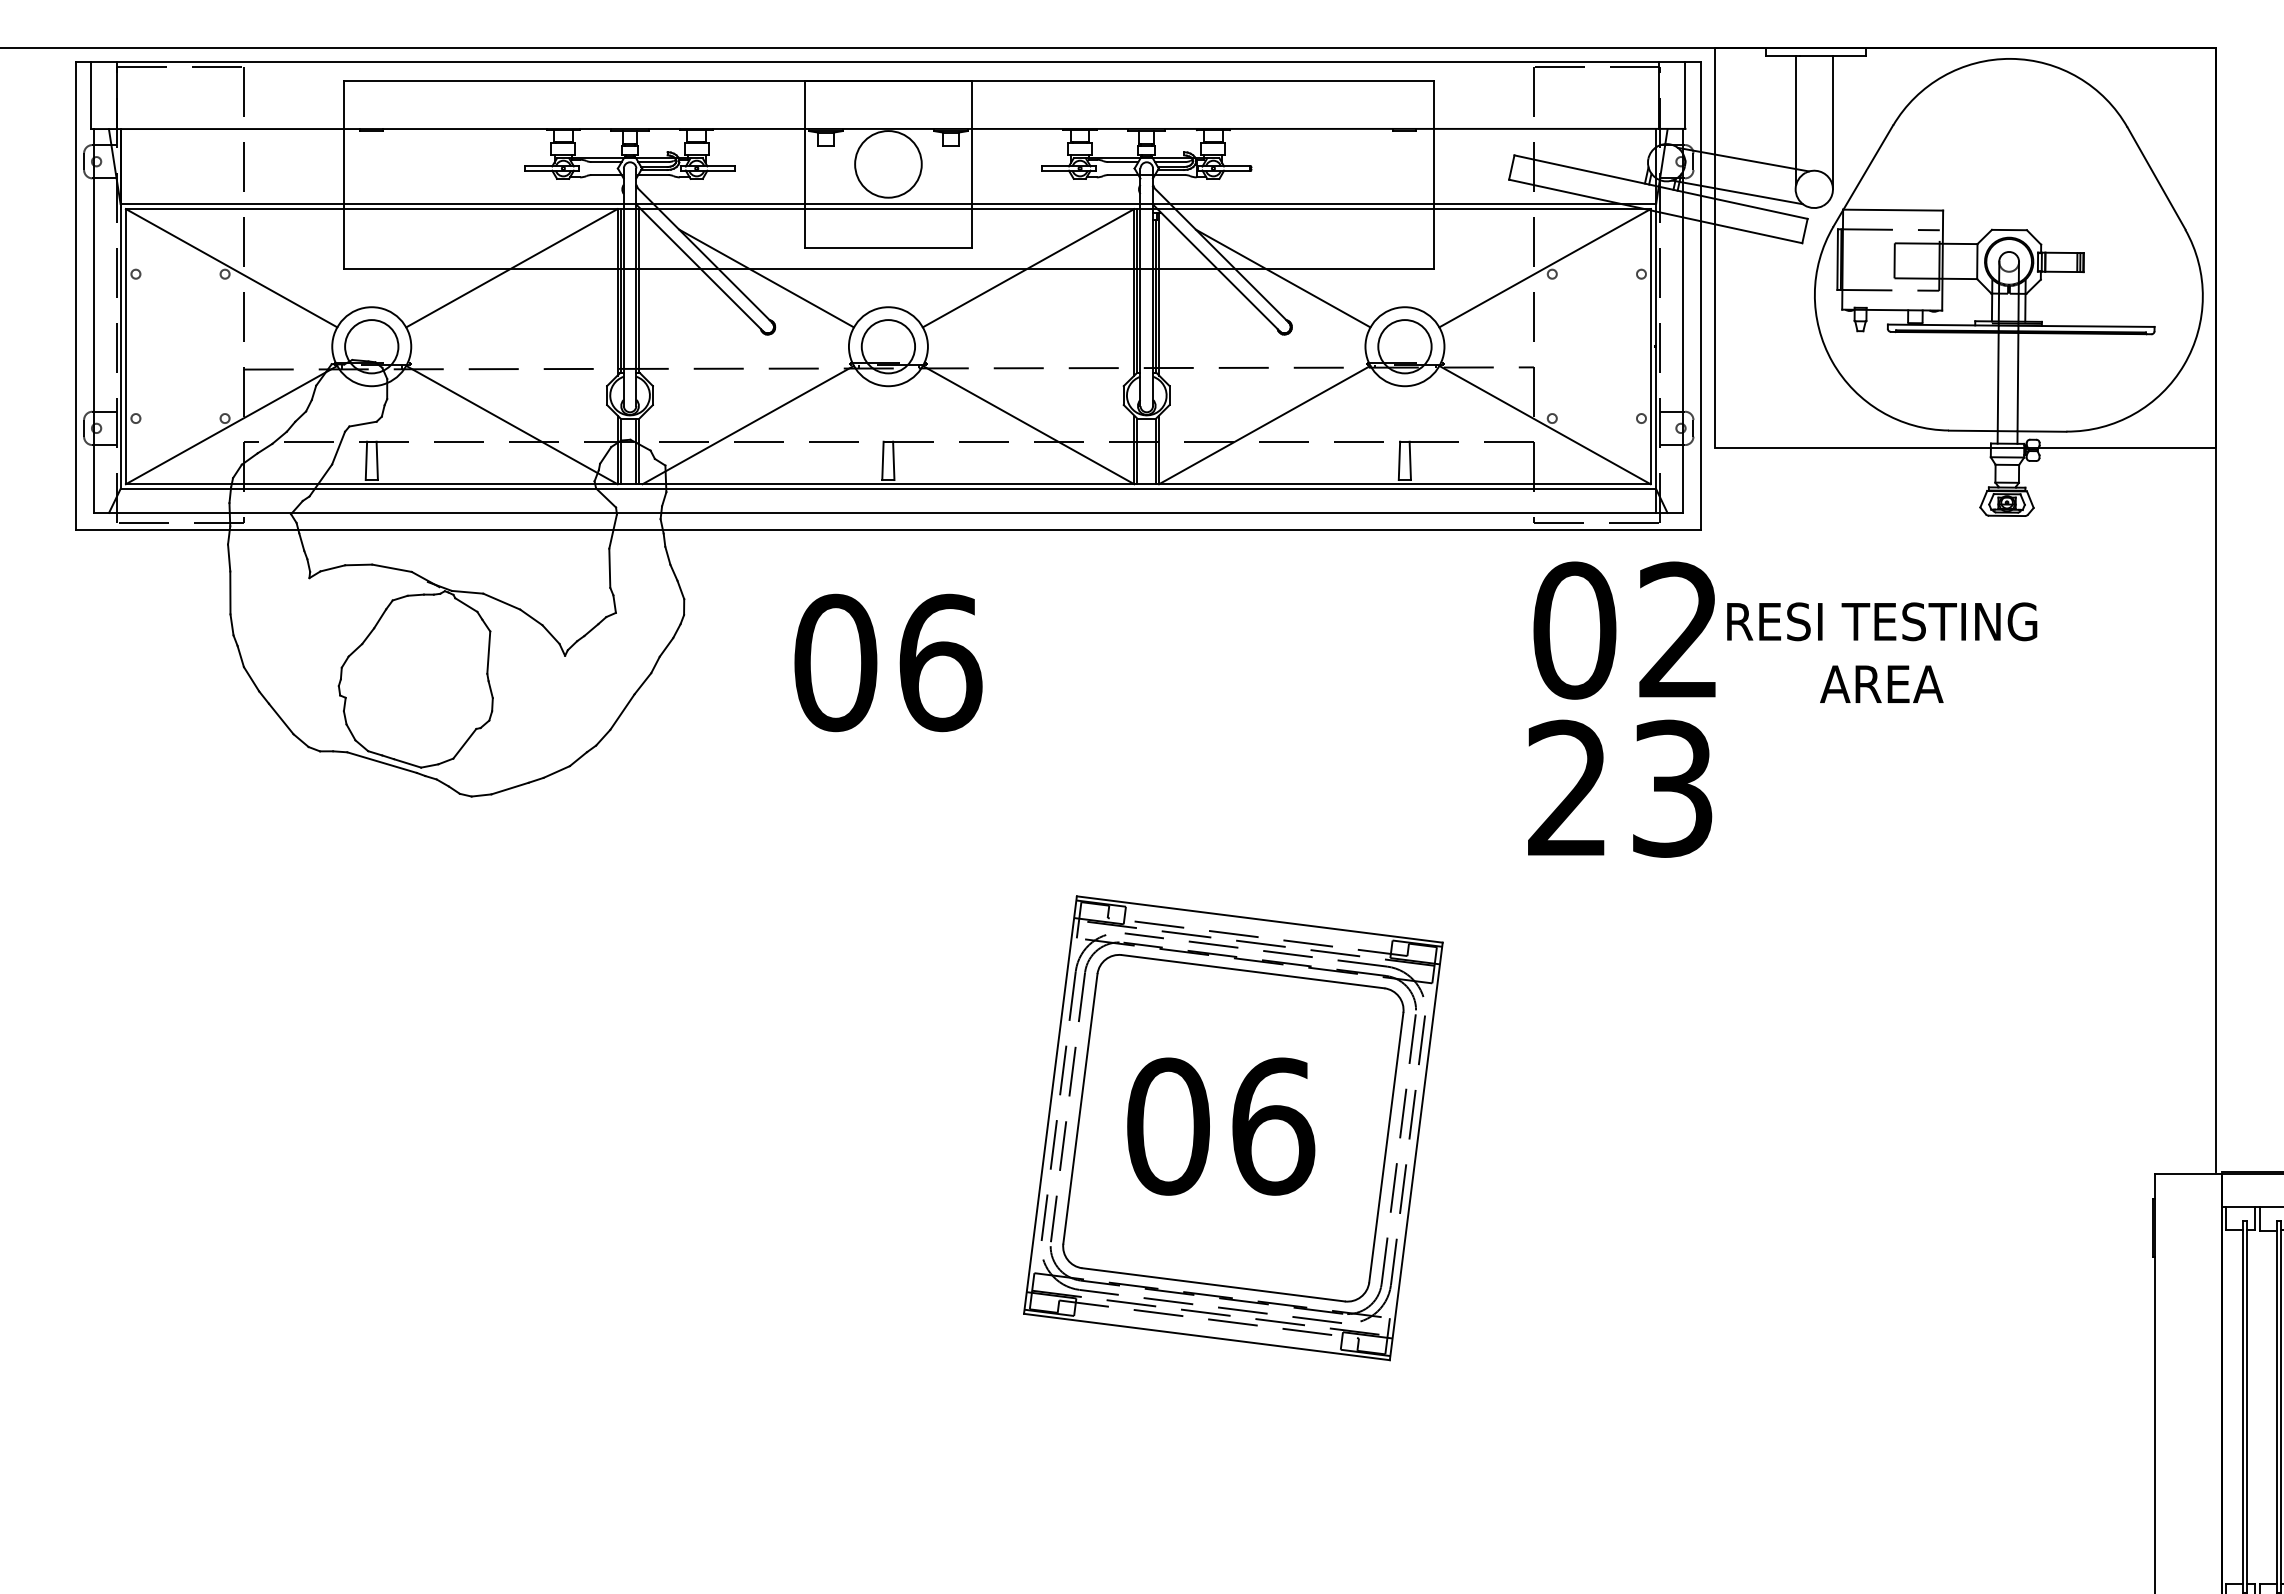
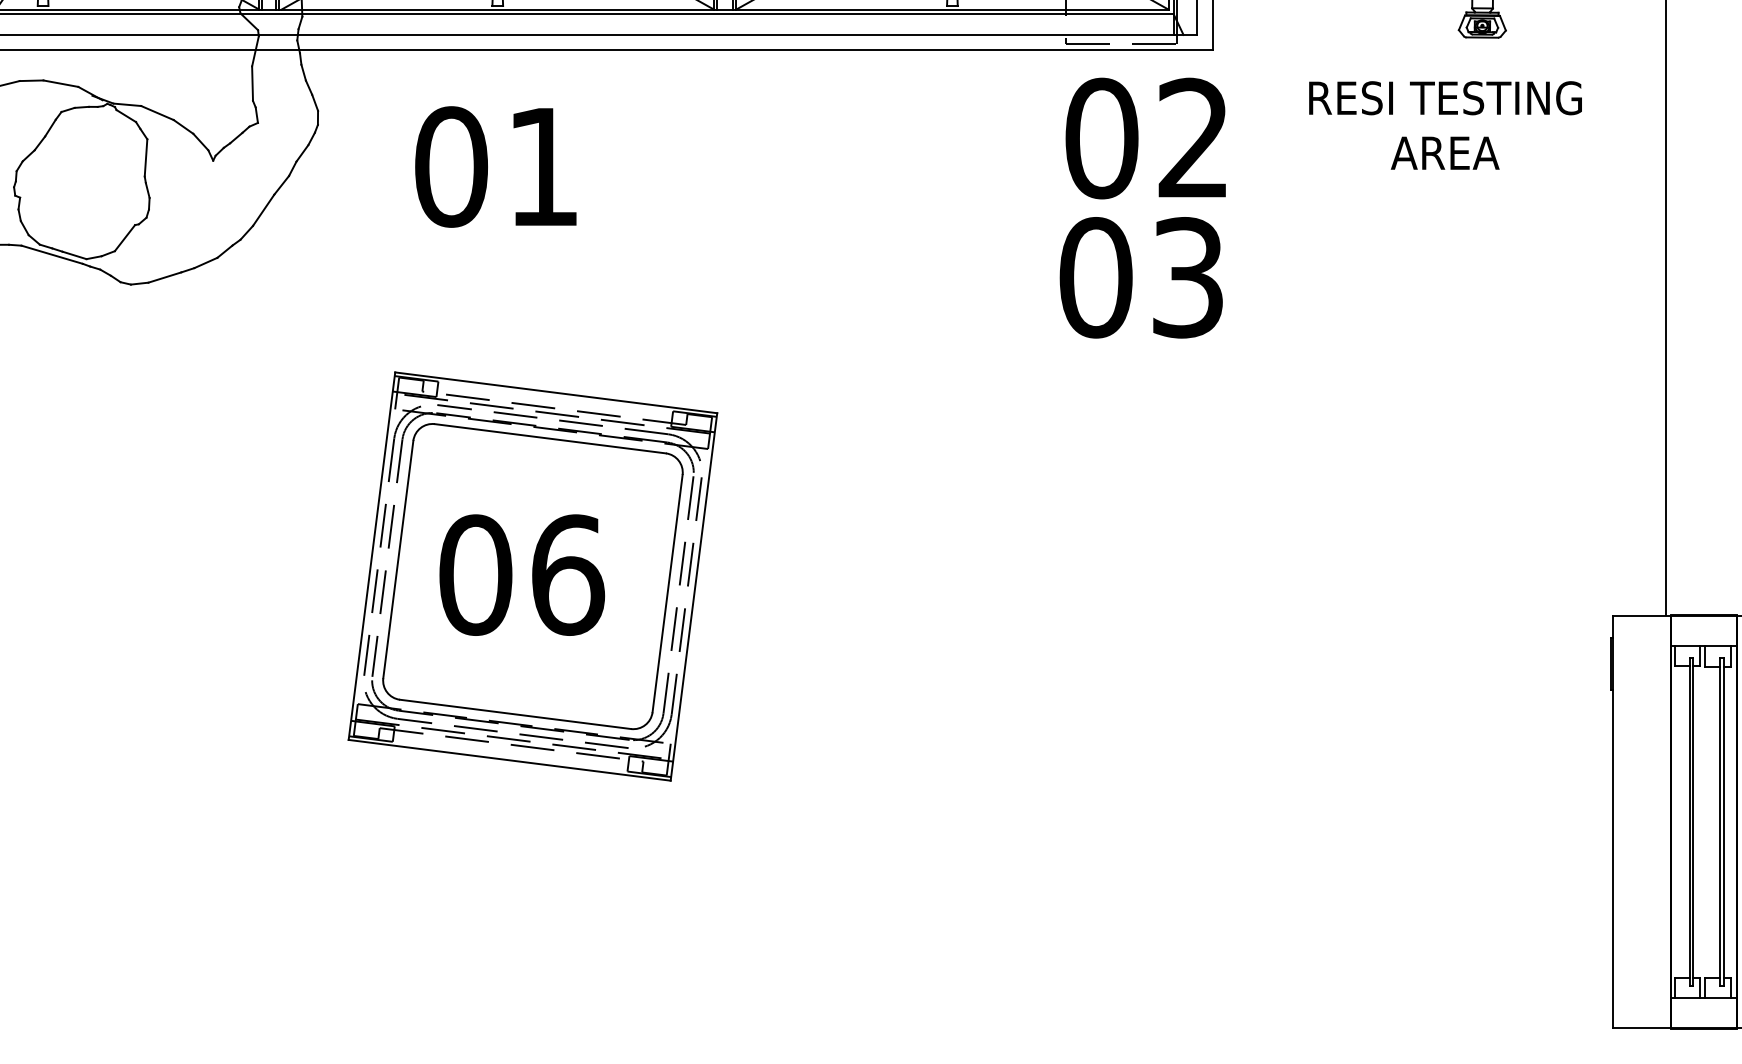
text: (1882, 652) -> (1445, 125), moved
text: (940, 662) -> (543, 166), 06 -> 01
text: (1567, 788) -> (1095, 277), 23 -> 03
part: (1233, 1128) -> (533, 576), moved

